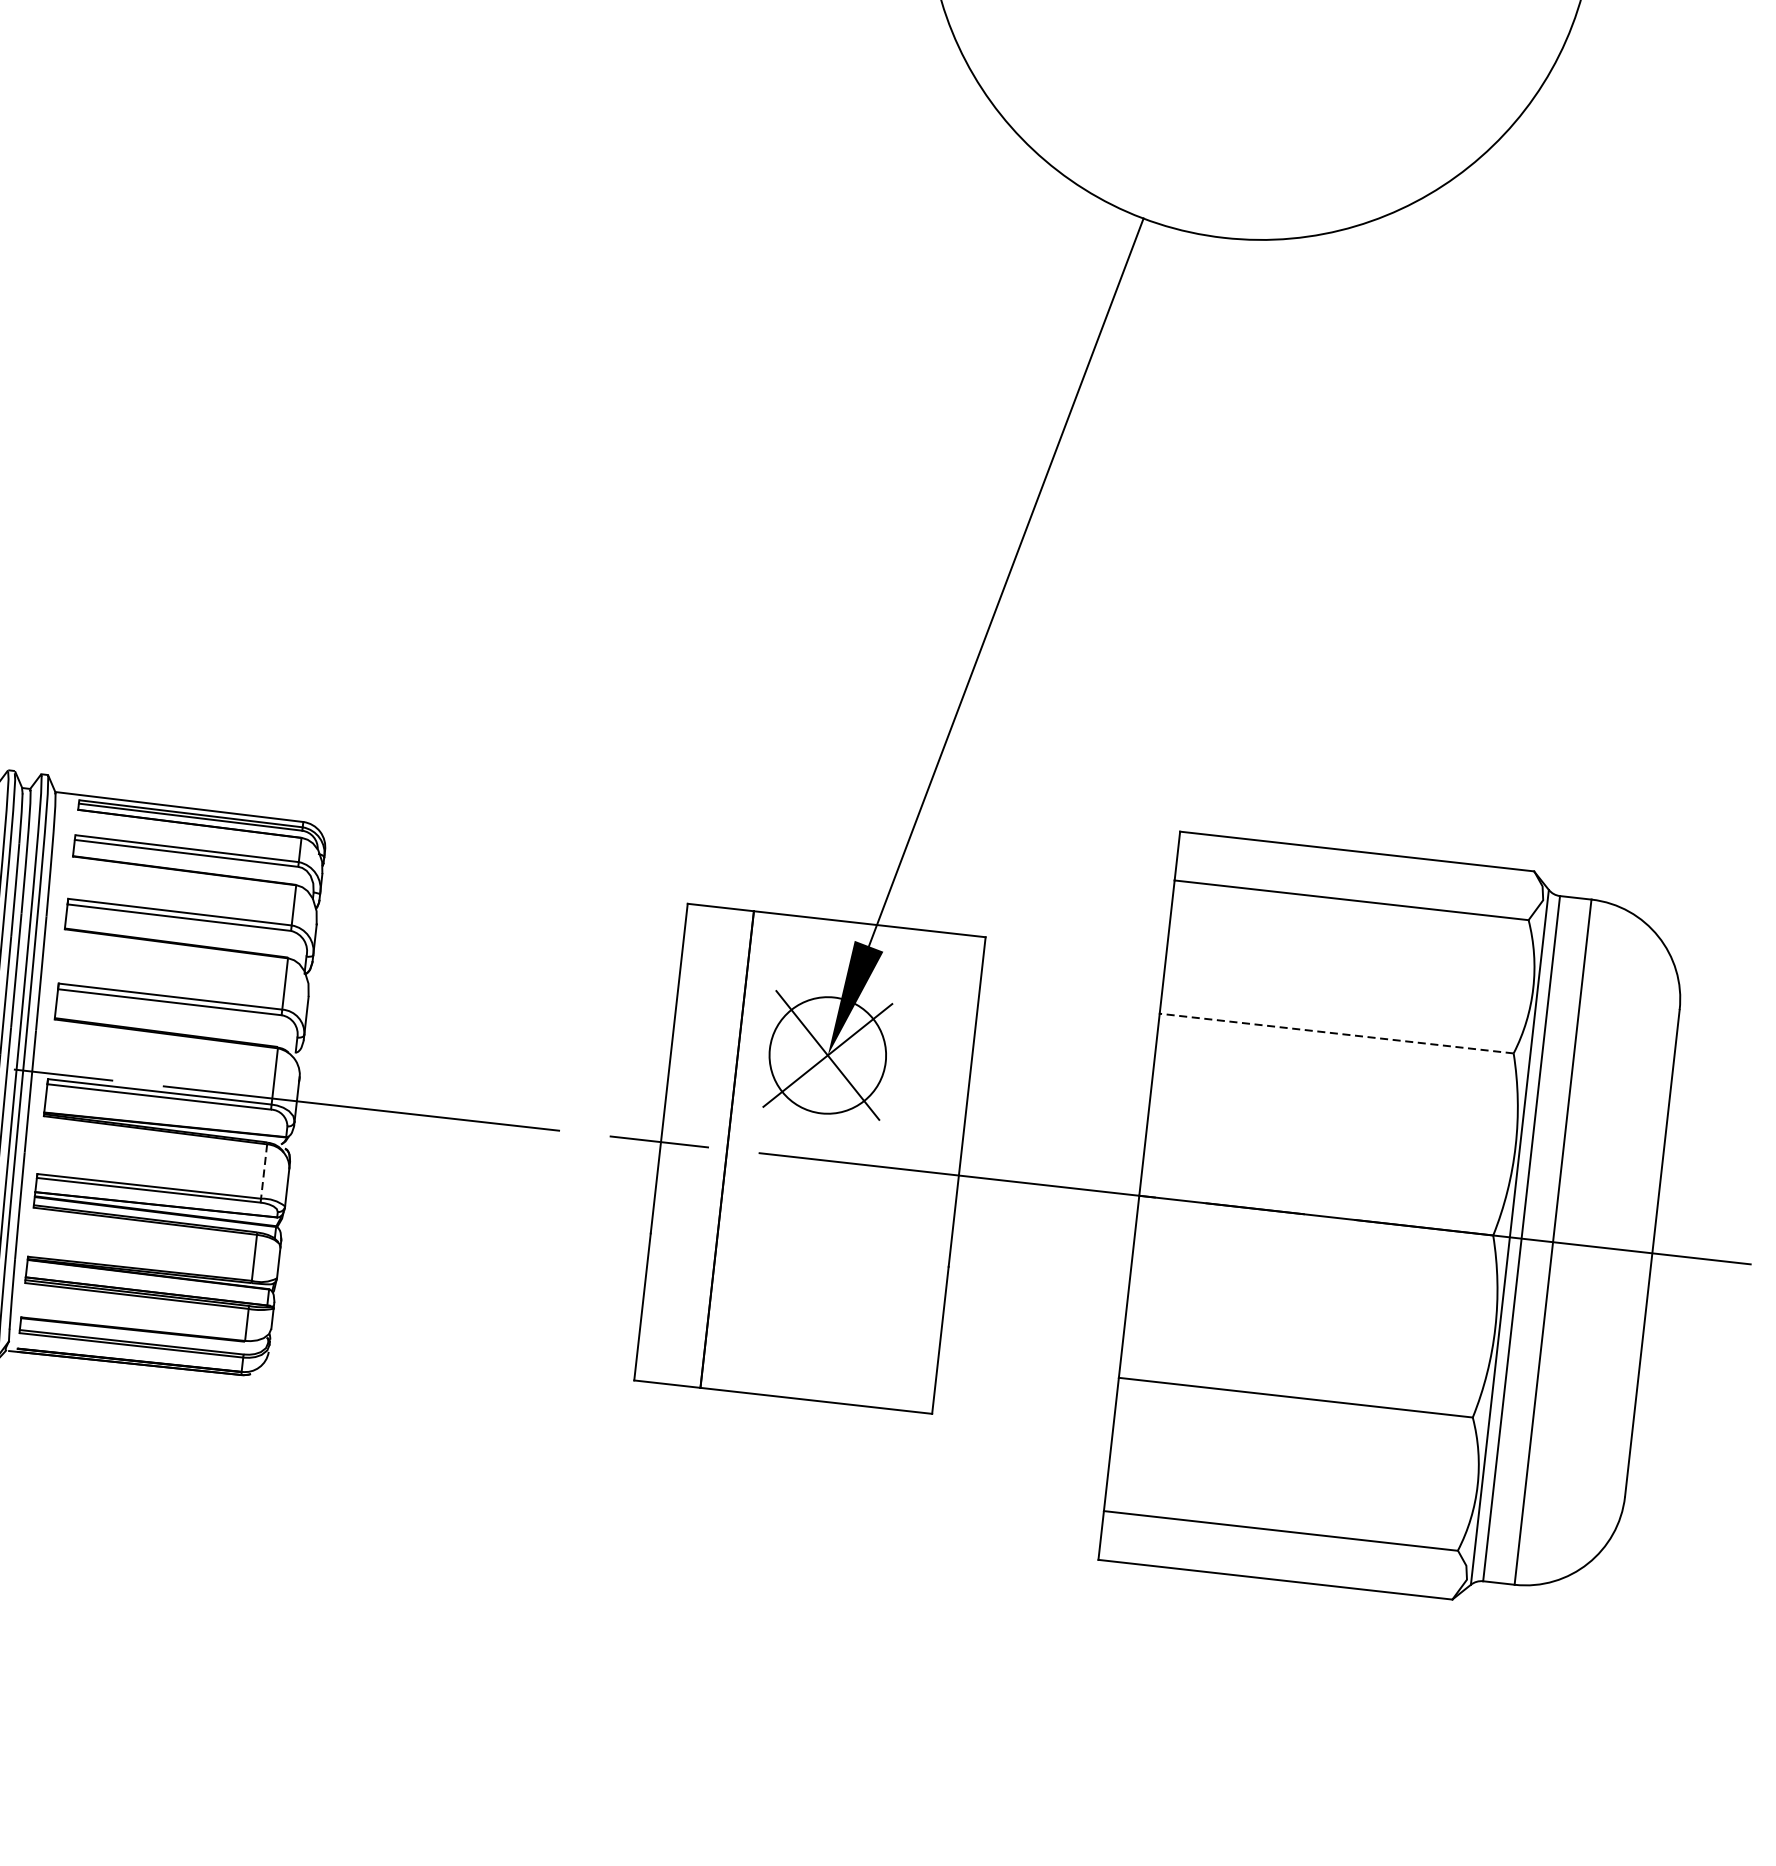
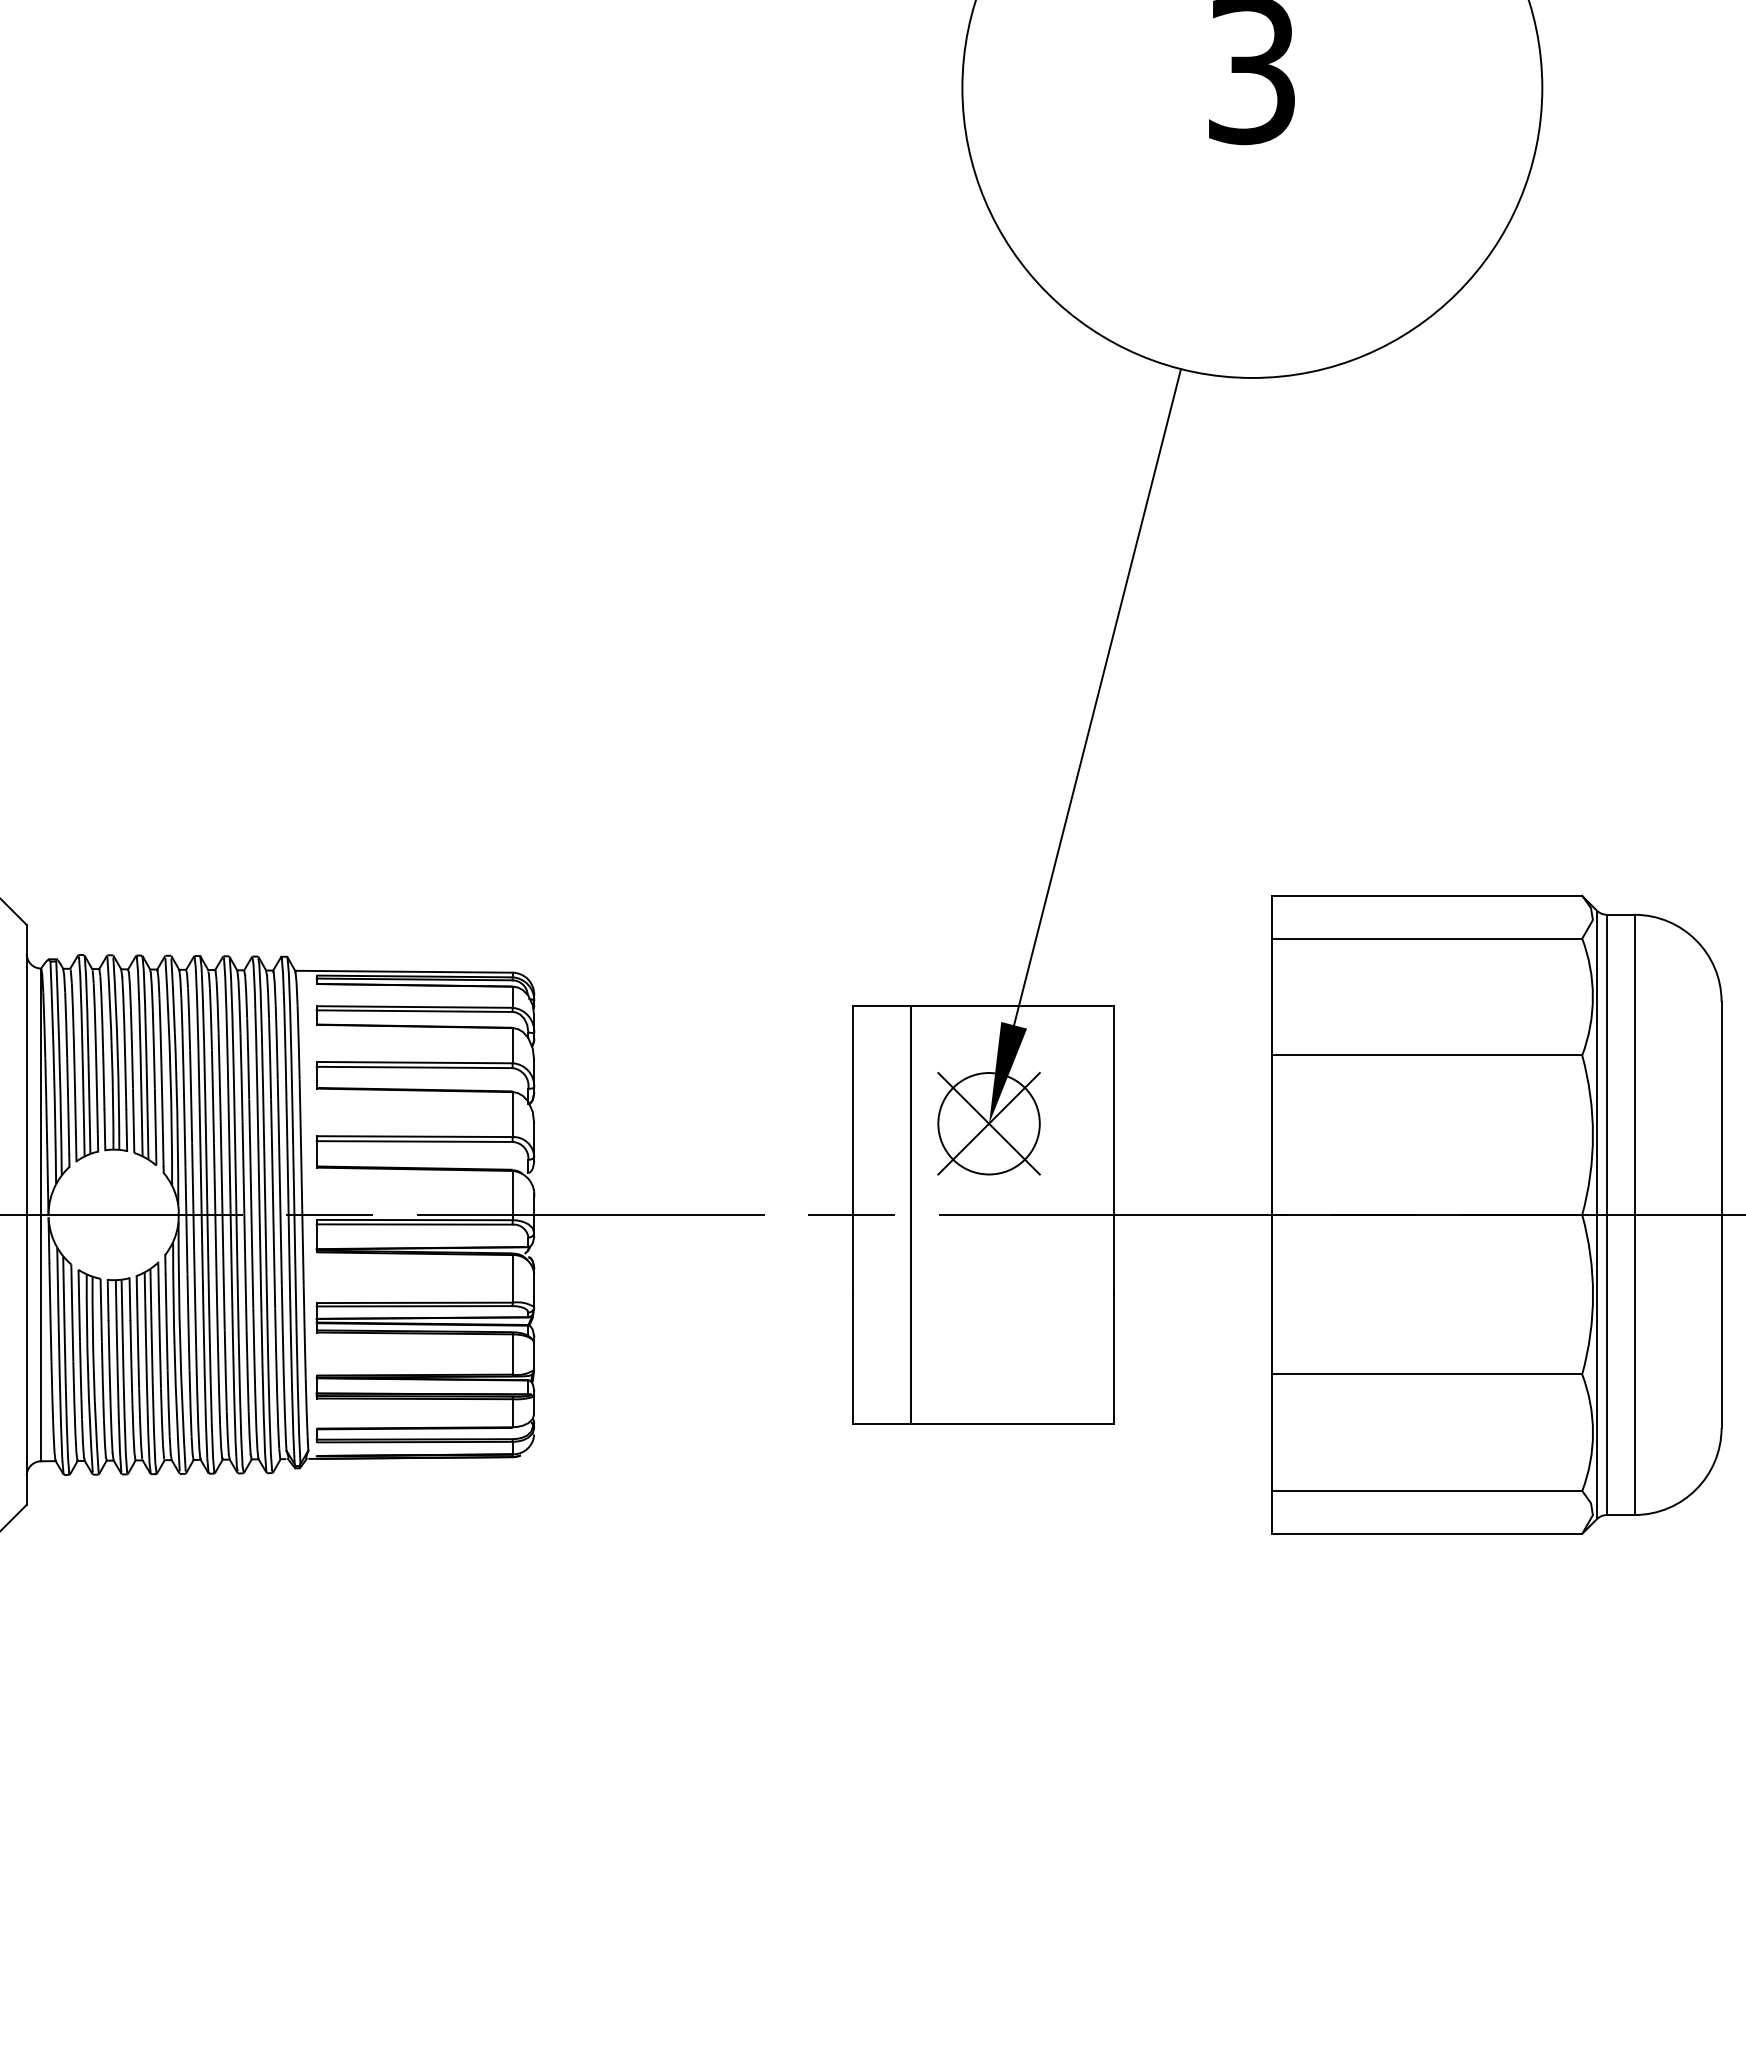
line: (1335, 1033) -> (1426, 1055), dashed -> solid
line: (263, 1171) -> (512, 1278), dashed -> solid

